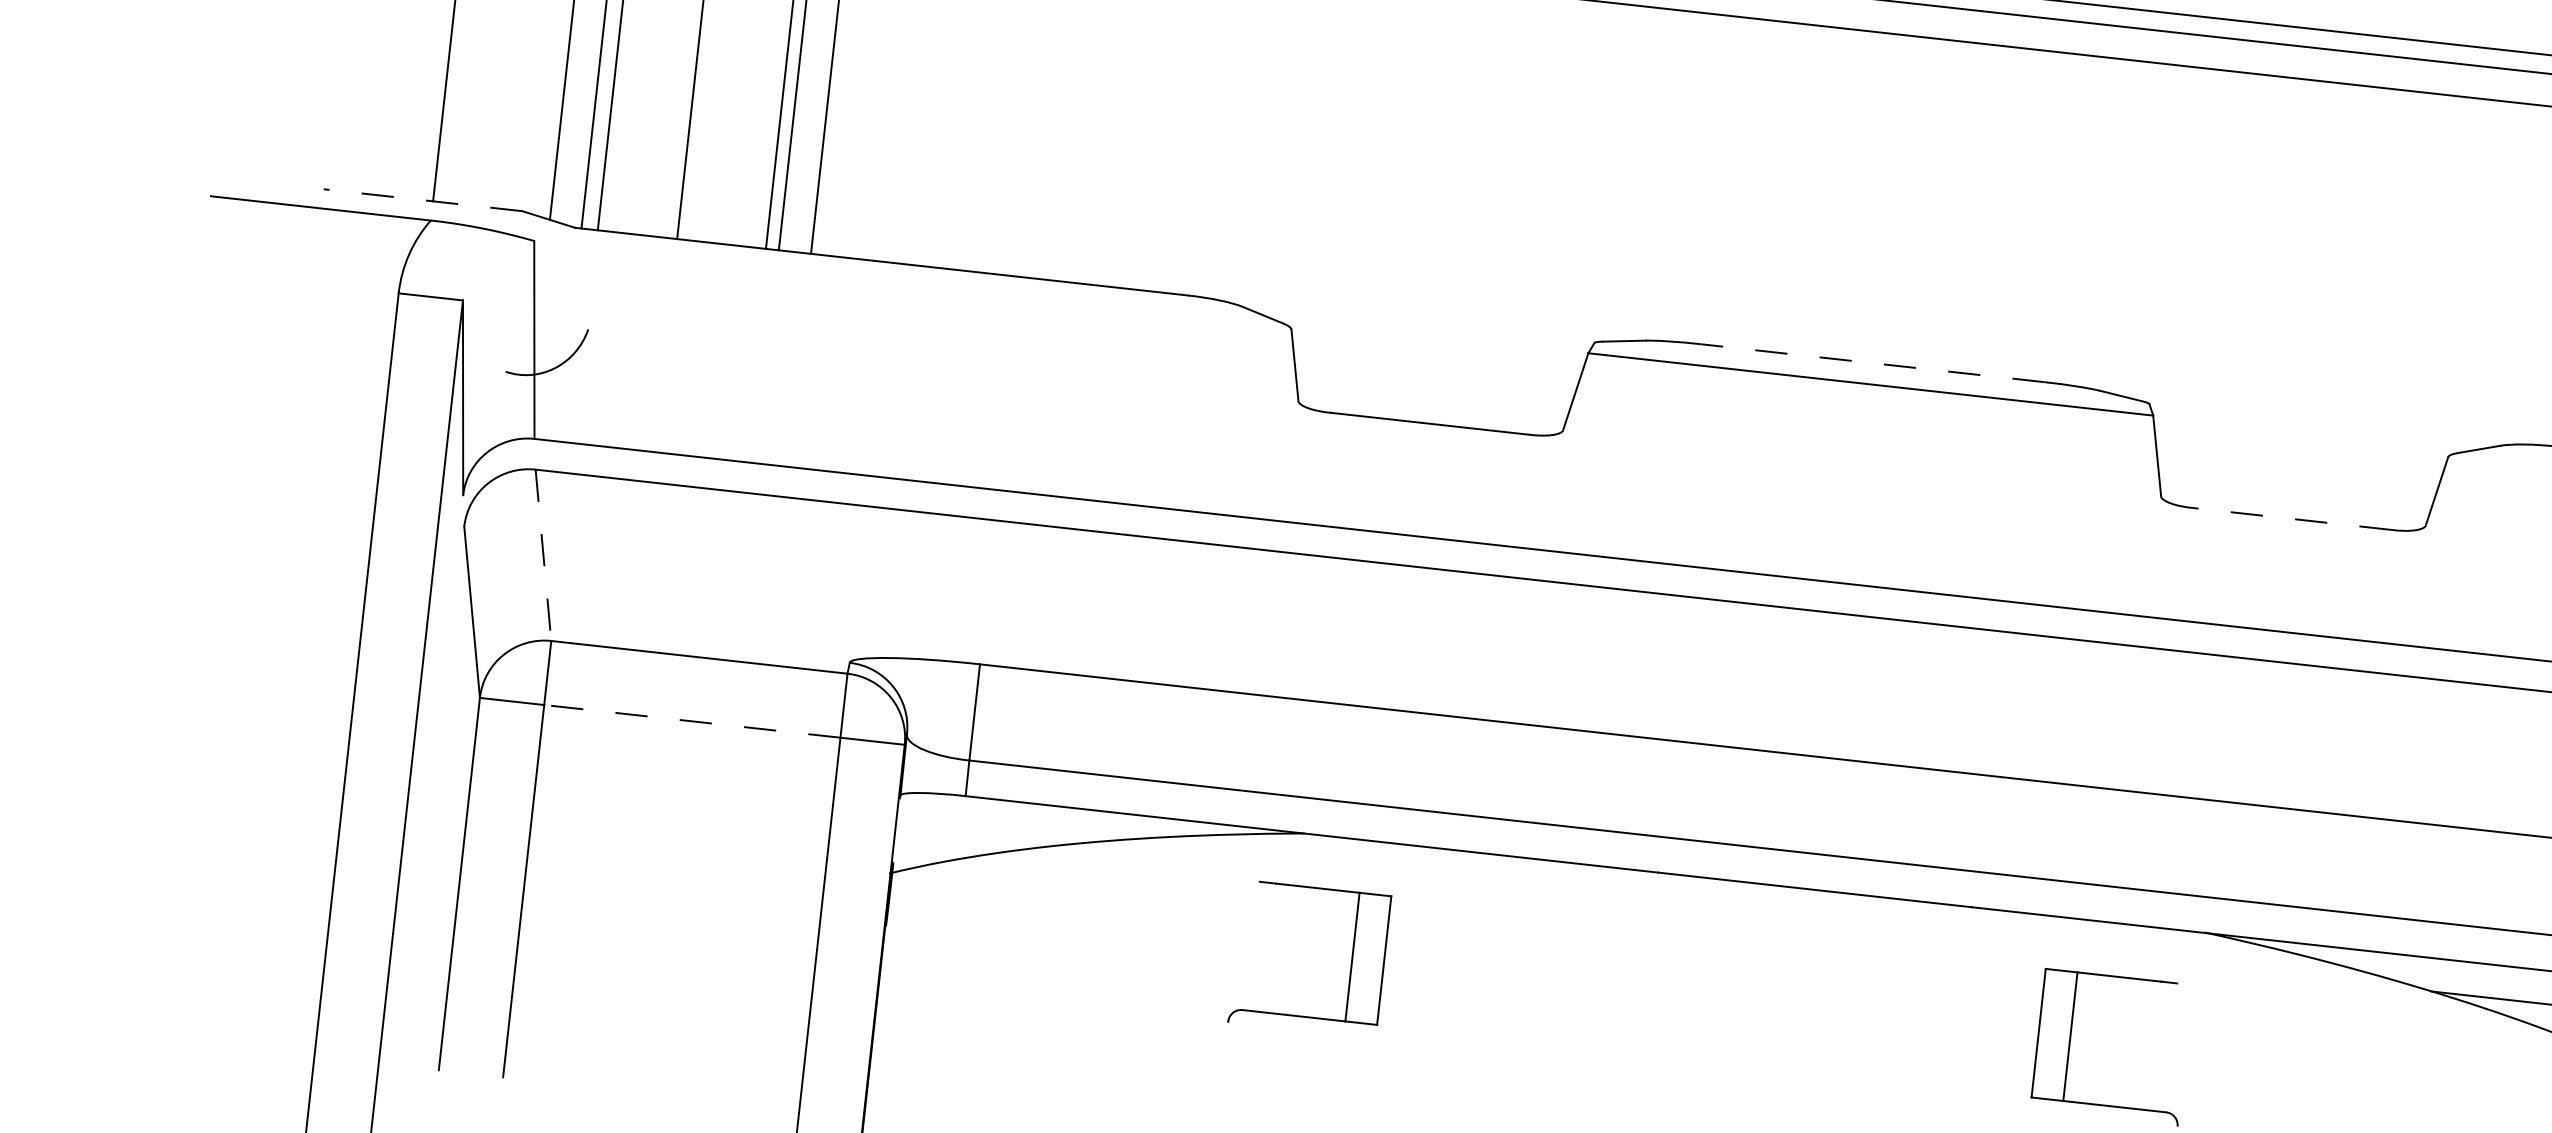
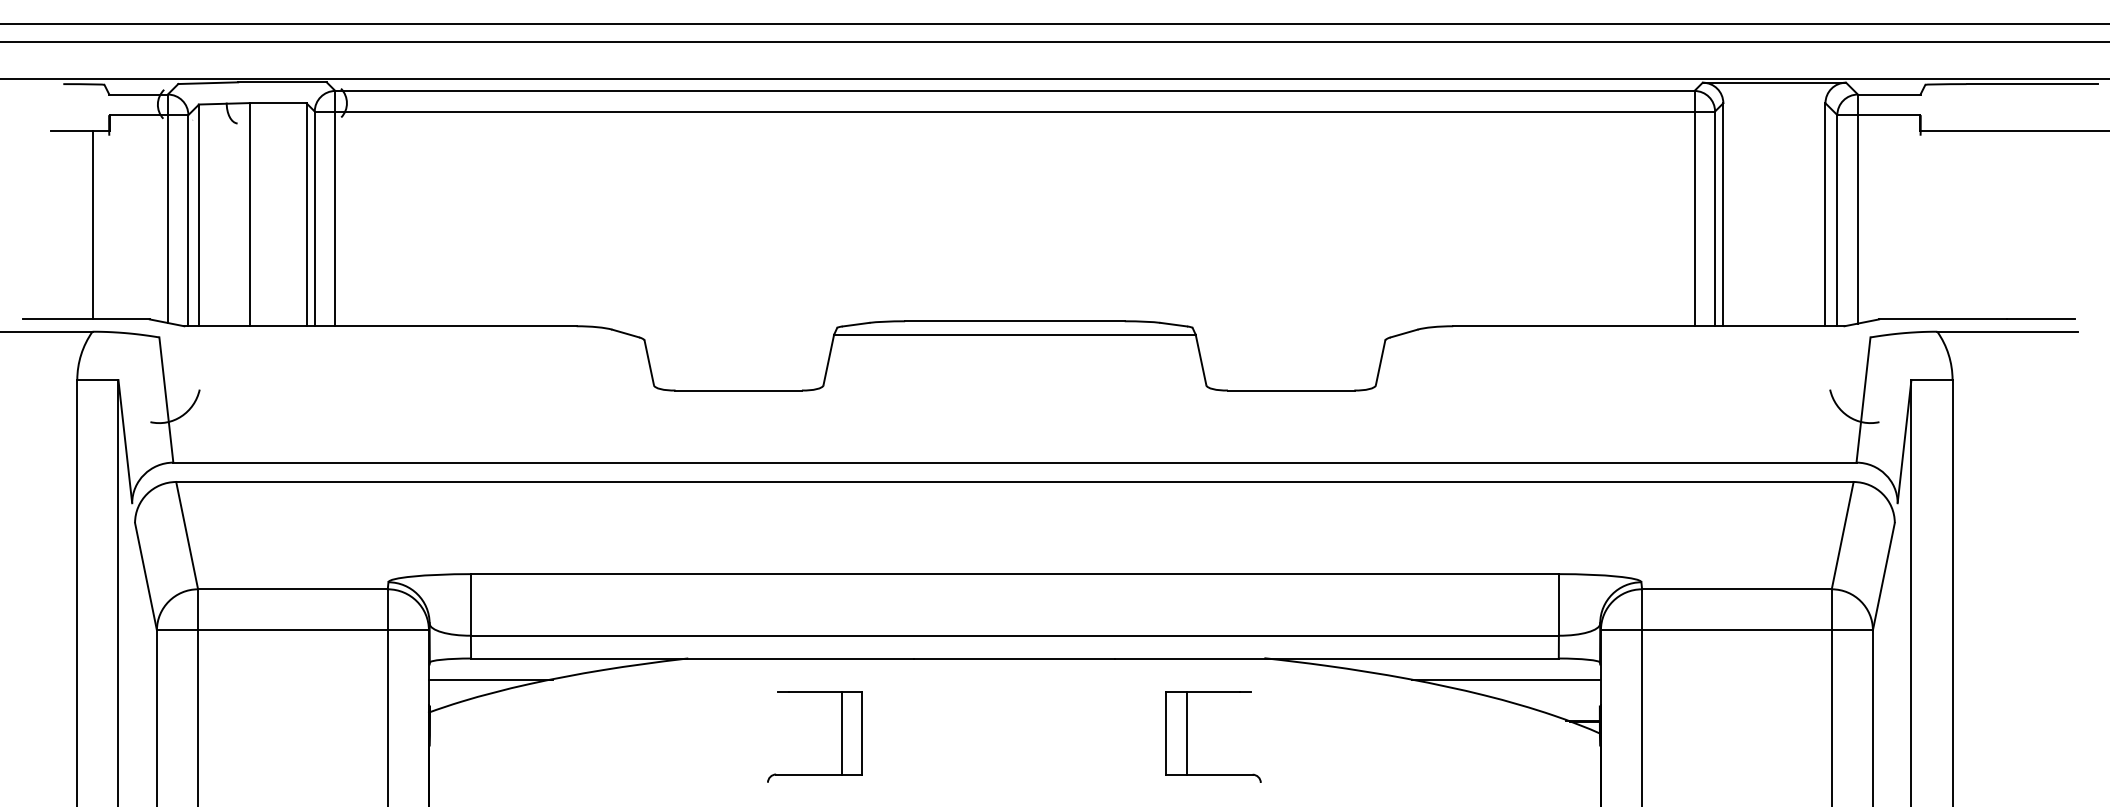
line: (423, 200) -> (86, 319), dashed -> solid
line: (1872, 363) -> (1014, 321), dashed -> solid
line: (2291, 518) -> (1290, 390), dashed -> solid
line: (544, 555) -> (187, 535), dashed -> solid
line: (691, 721) -> (292, 630), dashed -> solid
line: (992, 832) -> (490, 679), added
part: (1351, 961) -> (841, 736), moved

